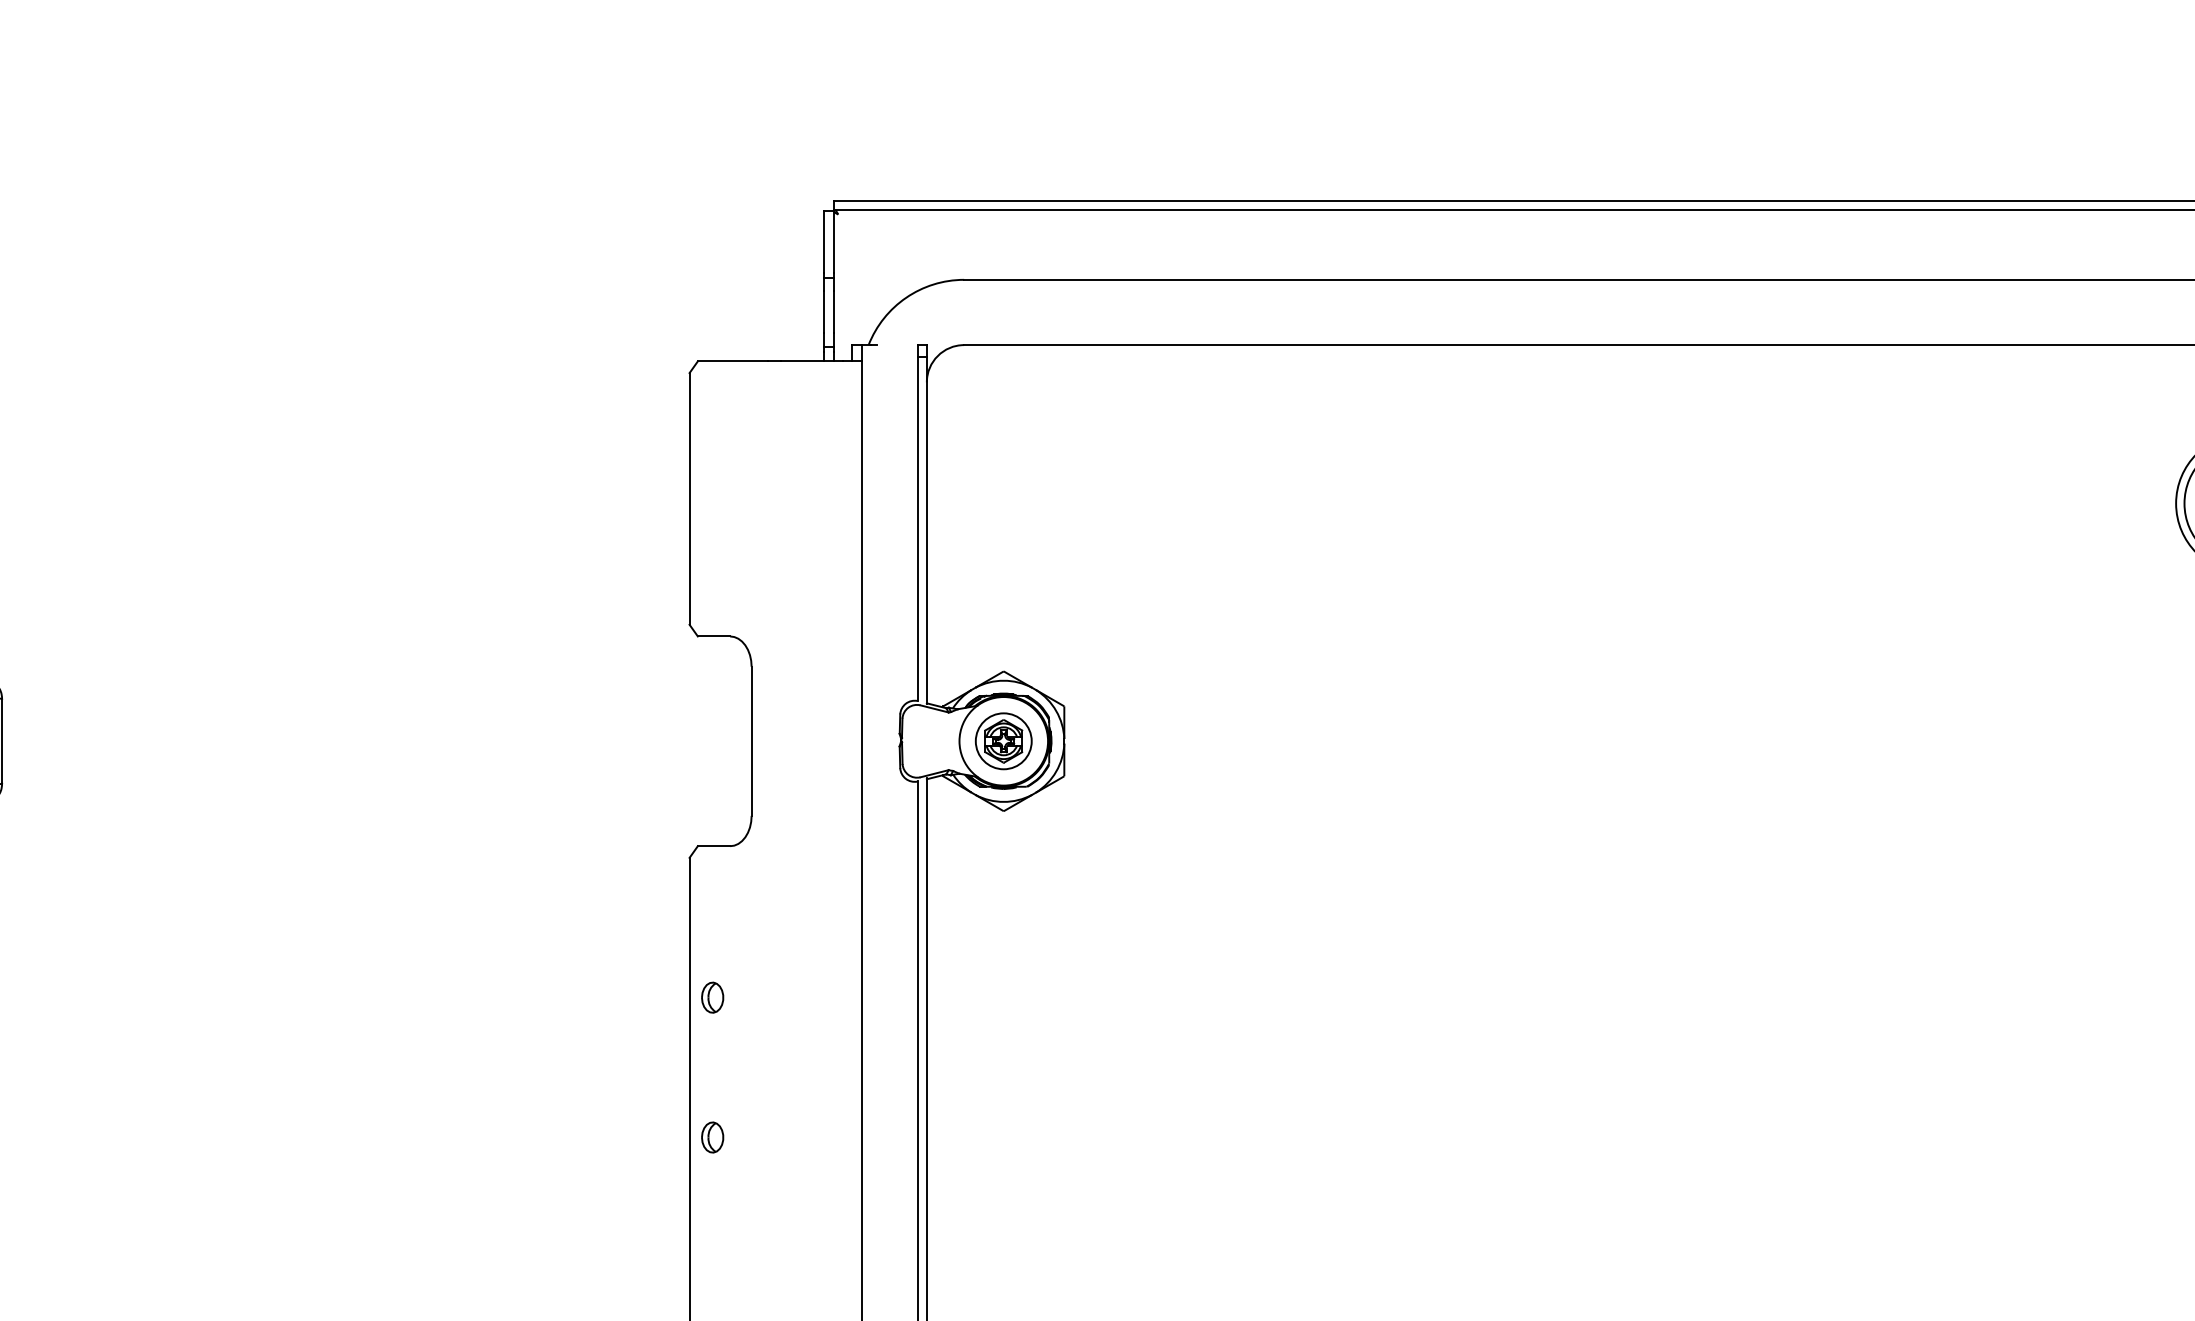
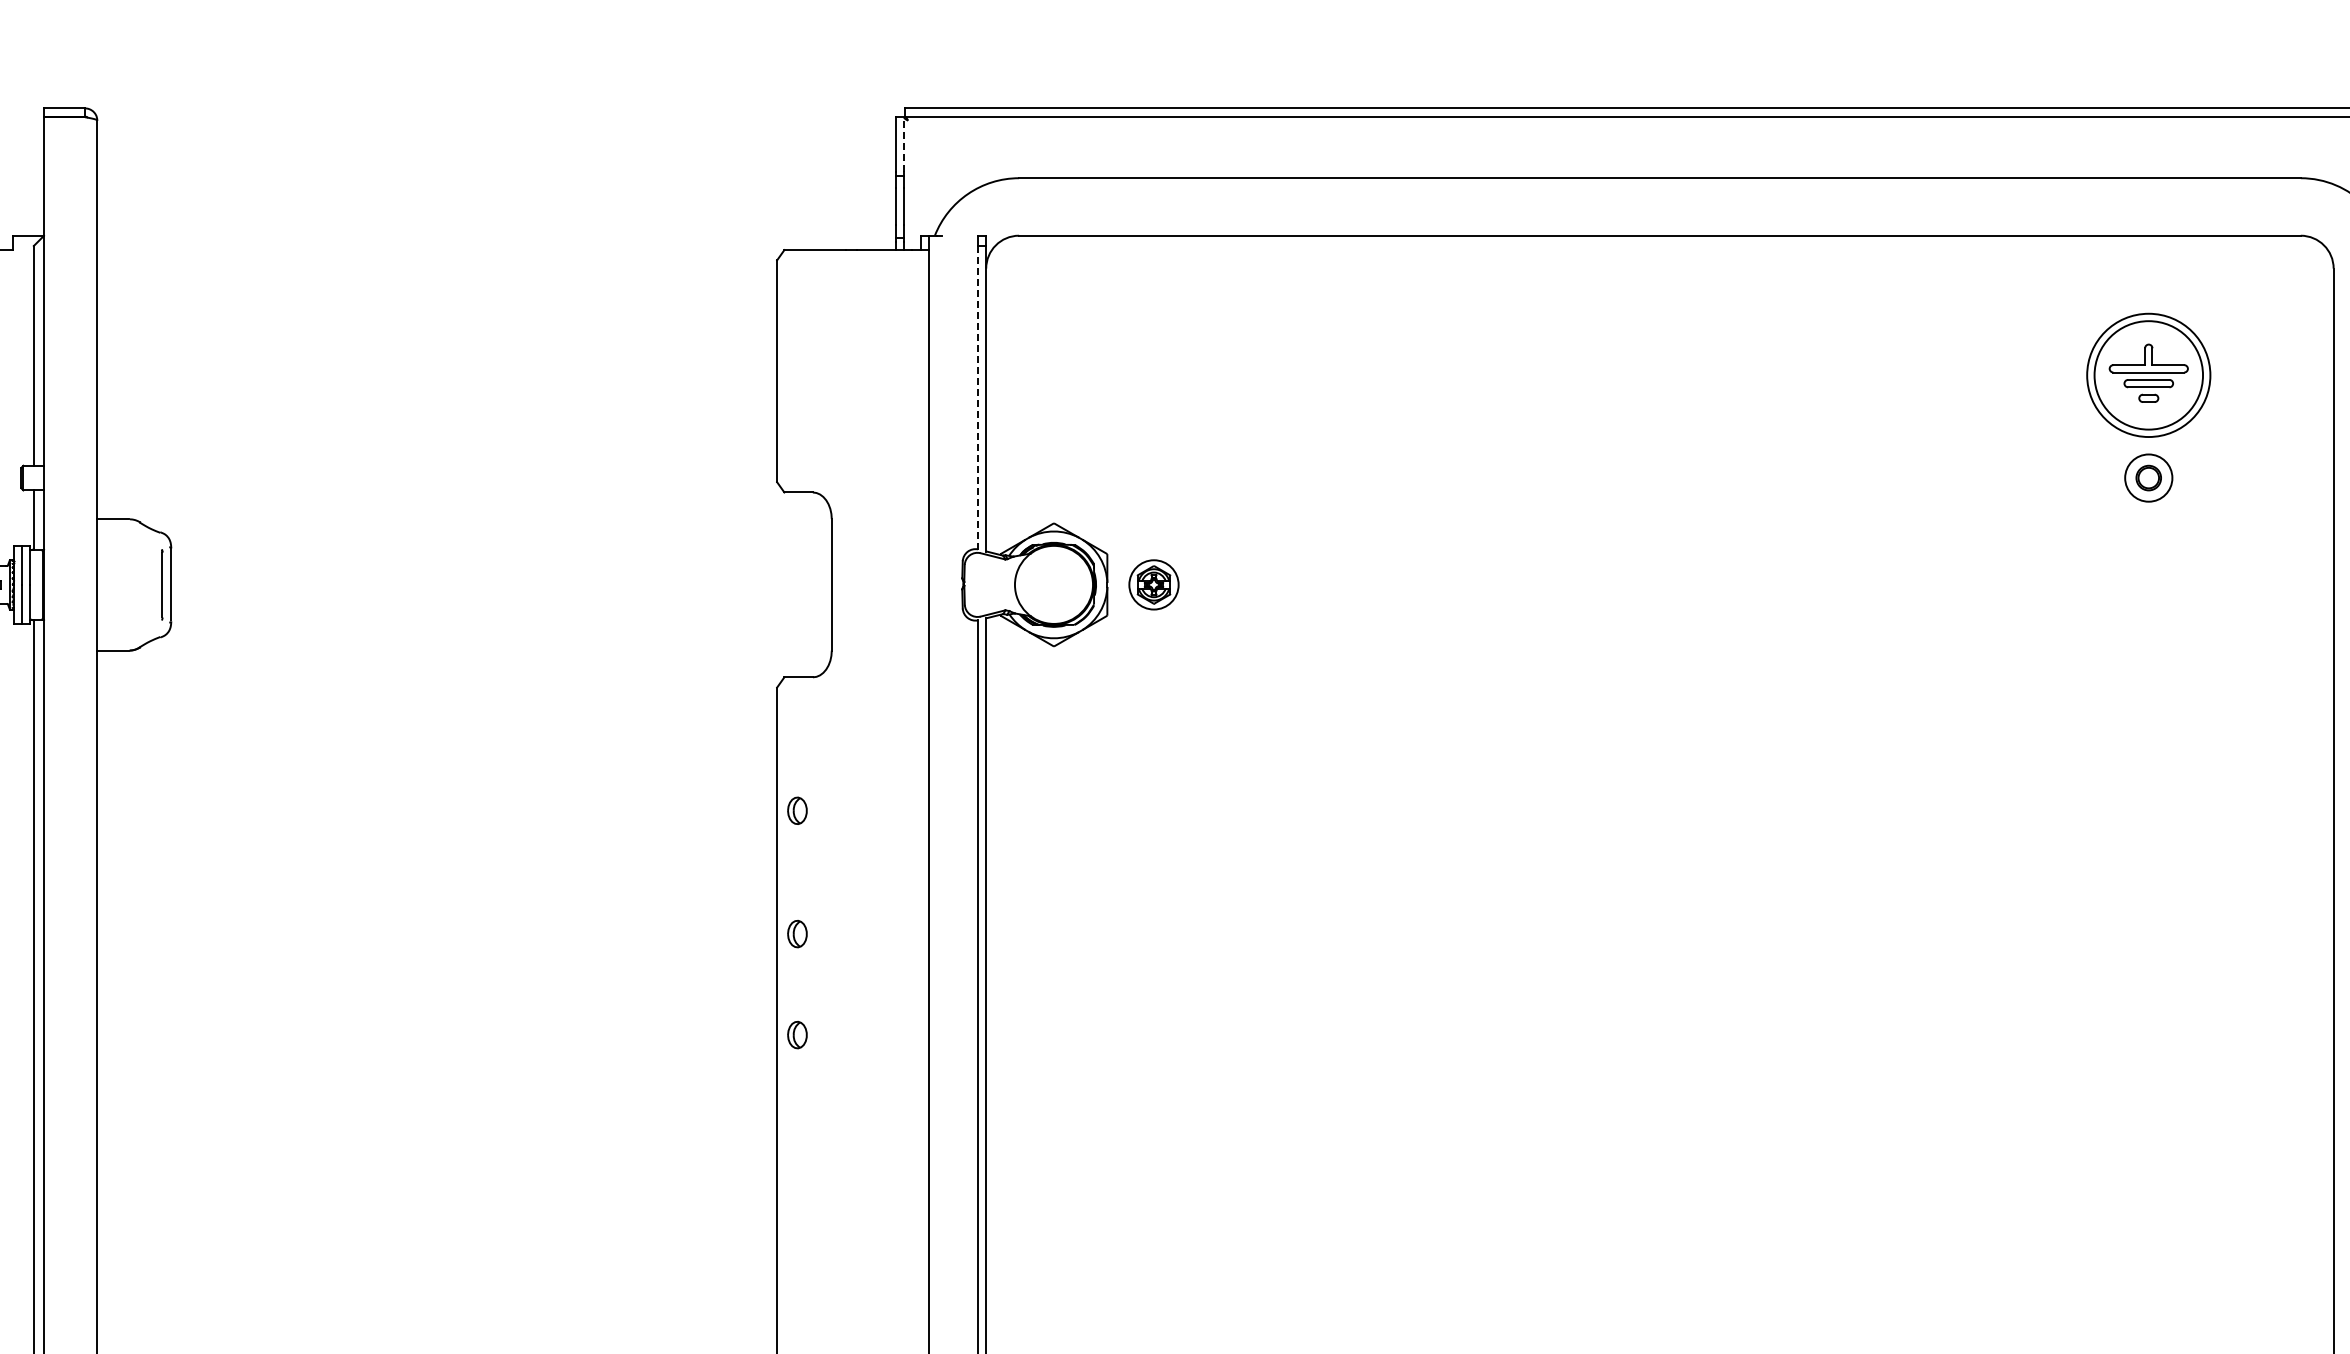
line: (834, 241) -> (904, 144), solid -> dashed
line: (918, 528) -> (978, 397), solid -> dashed
part: (1003, 740) -> (1153, 584), moved
part: (712, 1252) -> (797, 1035), added

